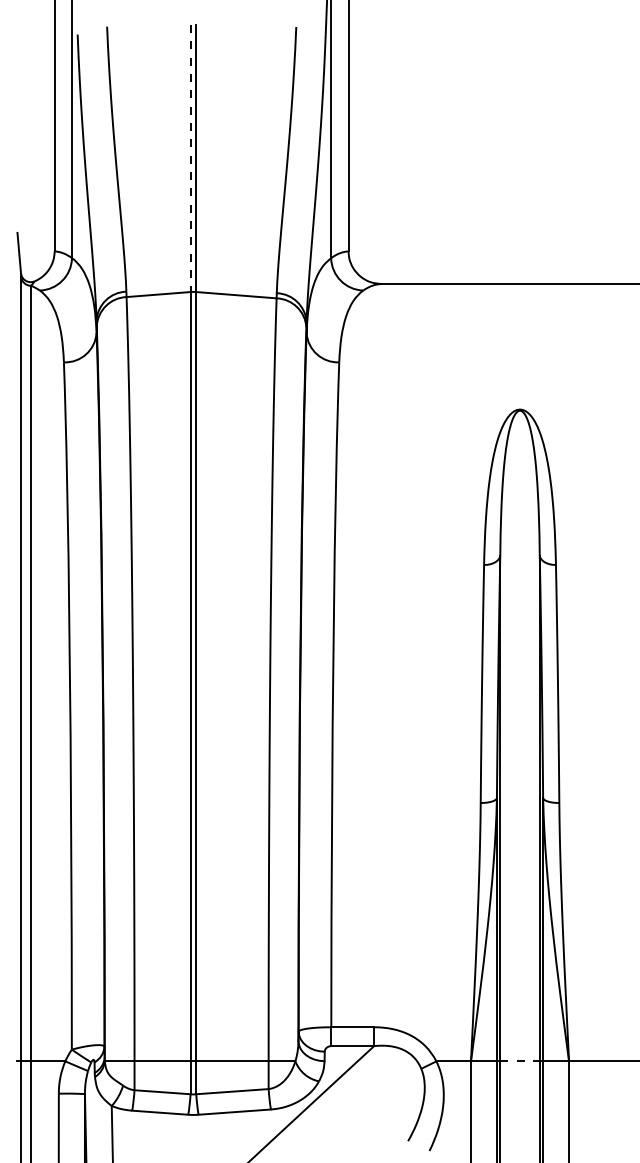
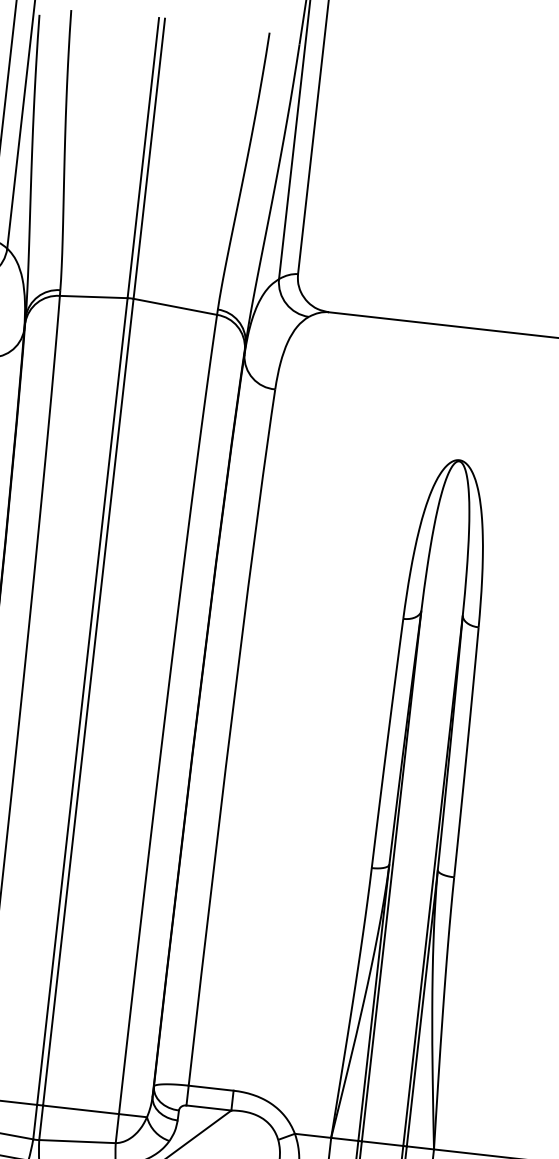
line: (190, 158) -> (143, 158), dashed -> solid
line: (520, 1061) -> (383, 1143), dashed -> solid

